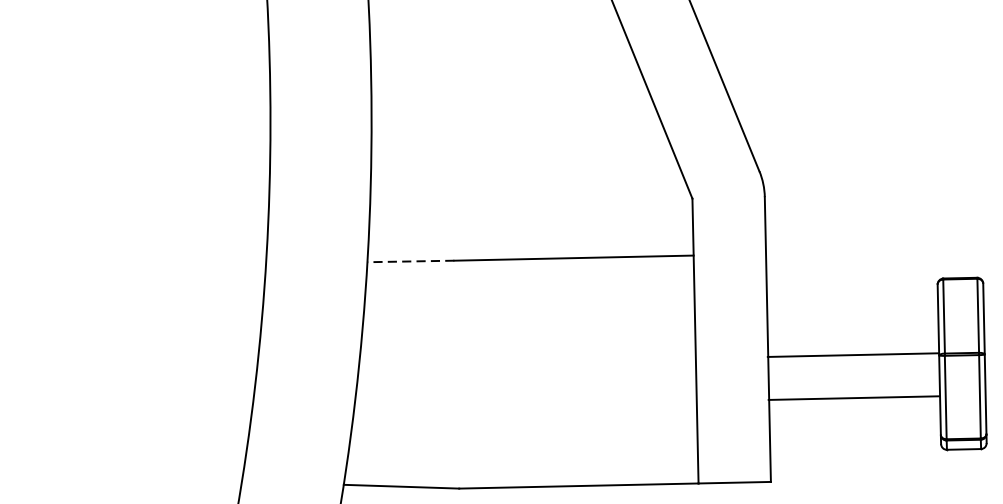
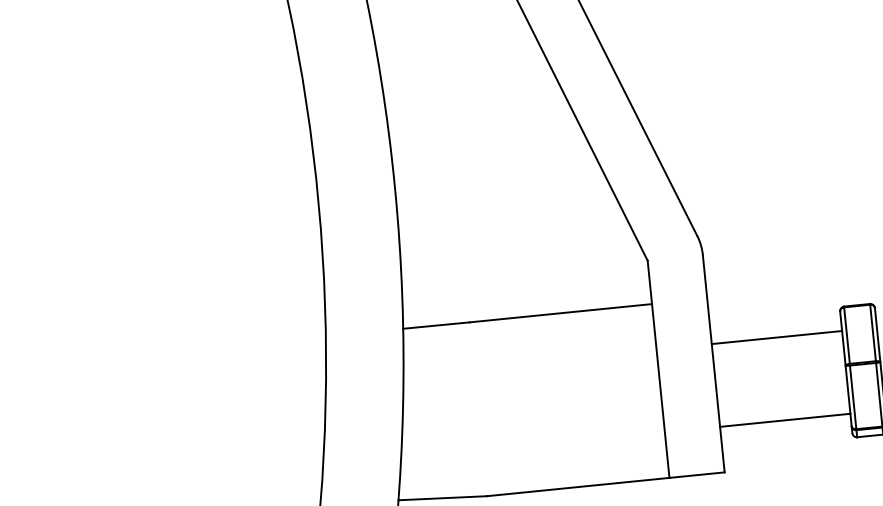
line: (409, 261) -> (435, 325), dashed -> solid
line: (852, 355) -> (776, 337), moved
line: (854, 397) -> (785, 419), moved

